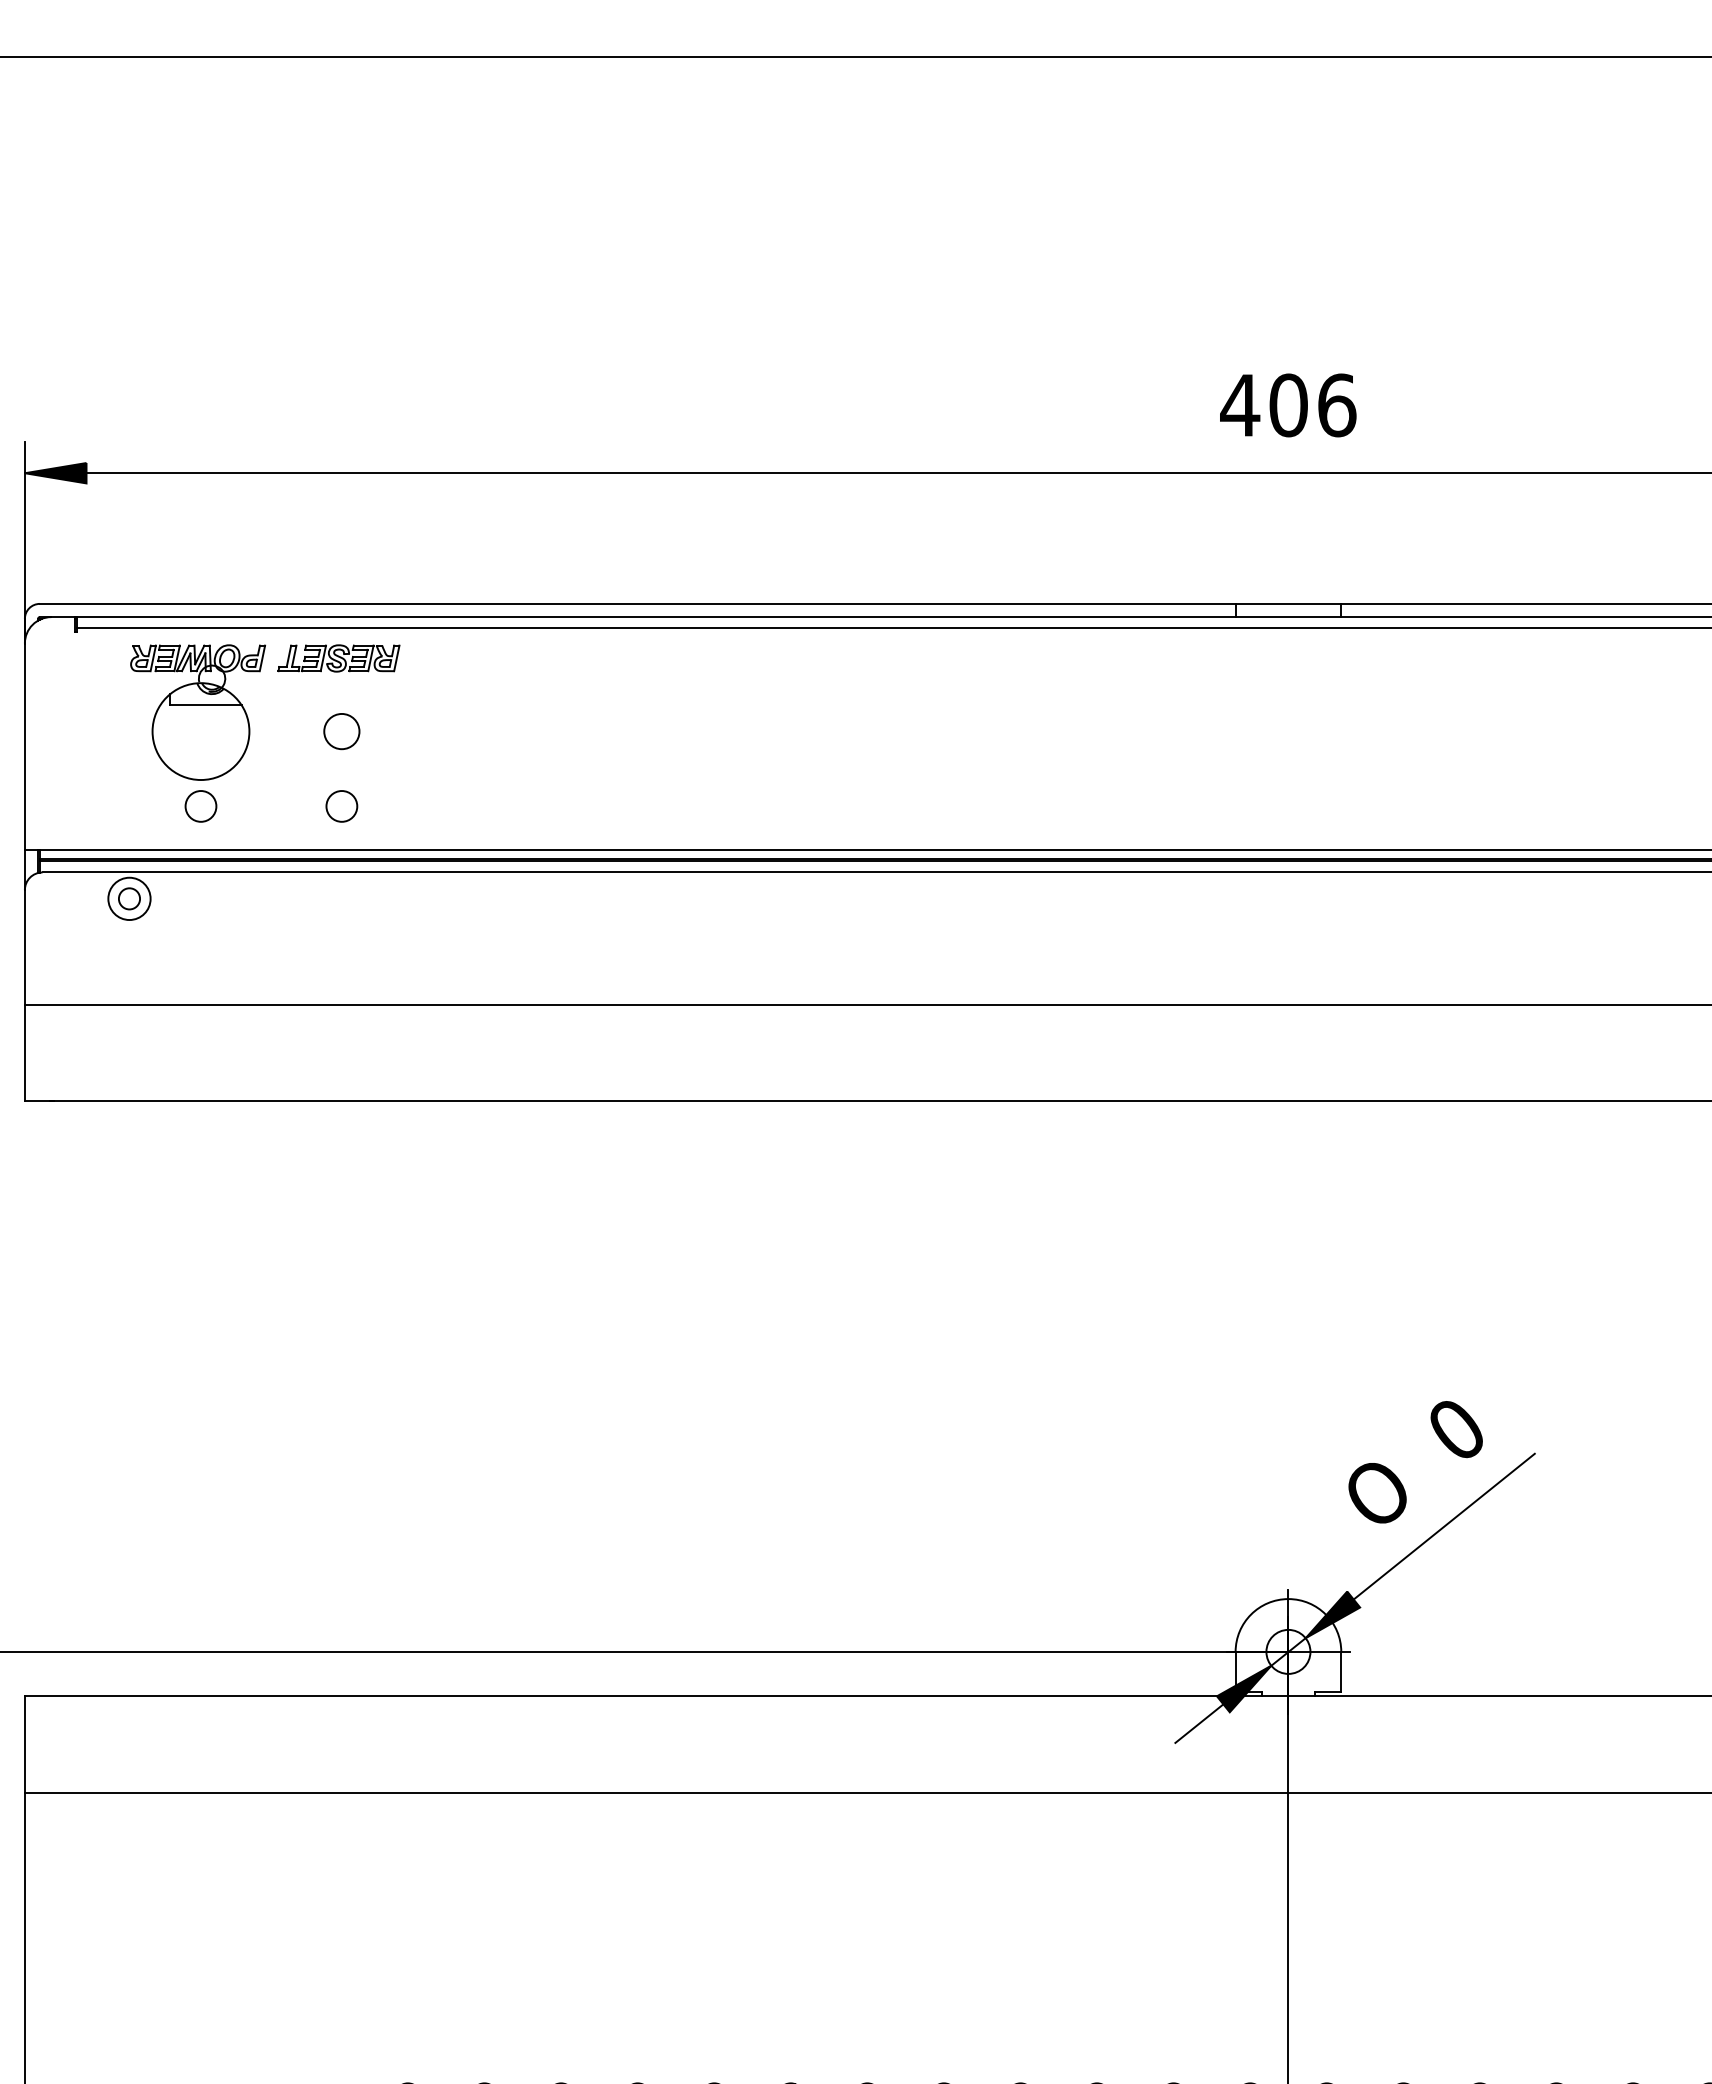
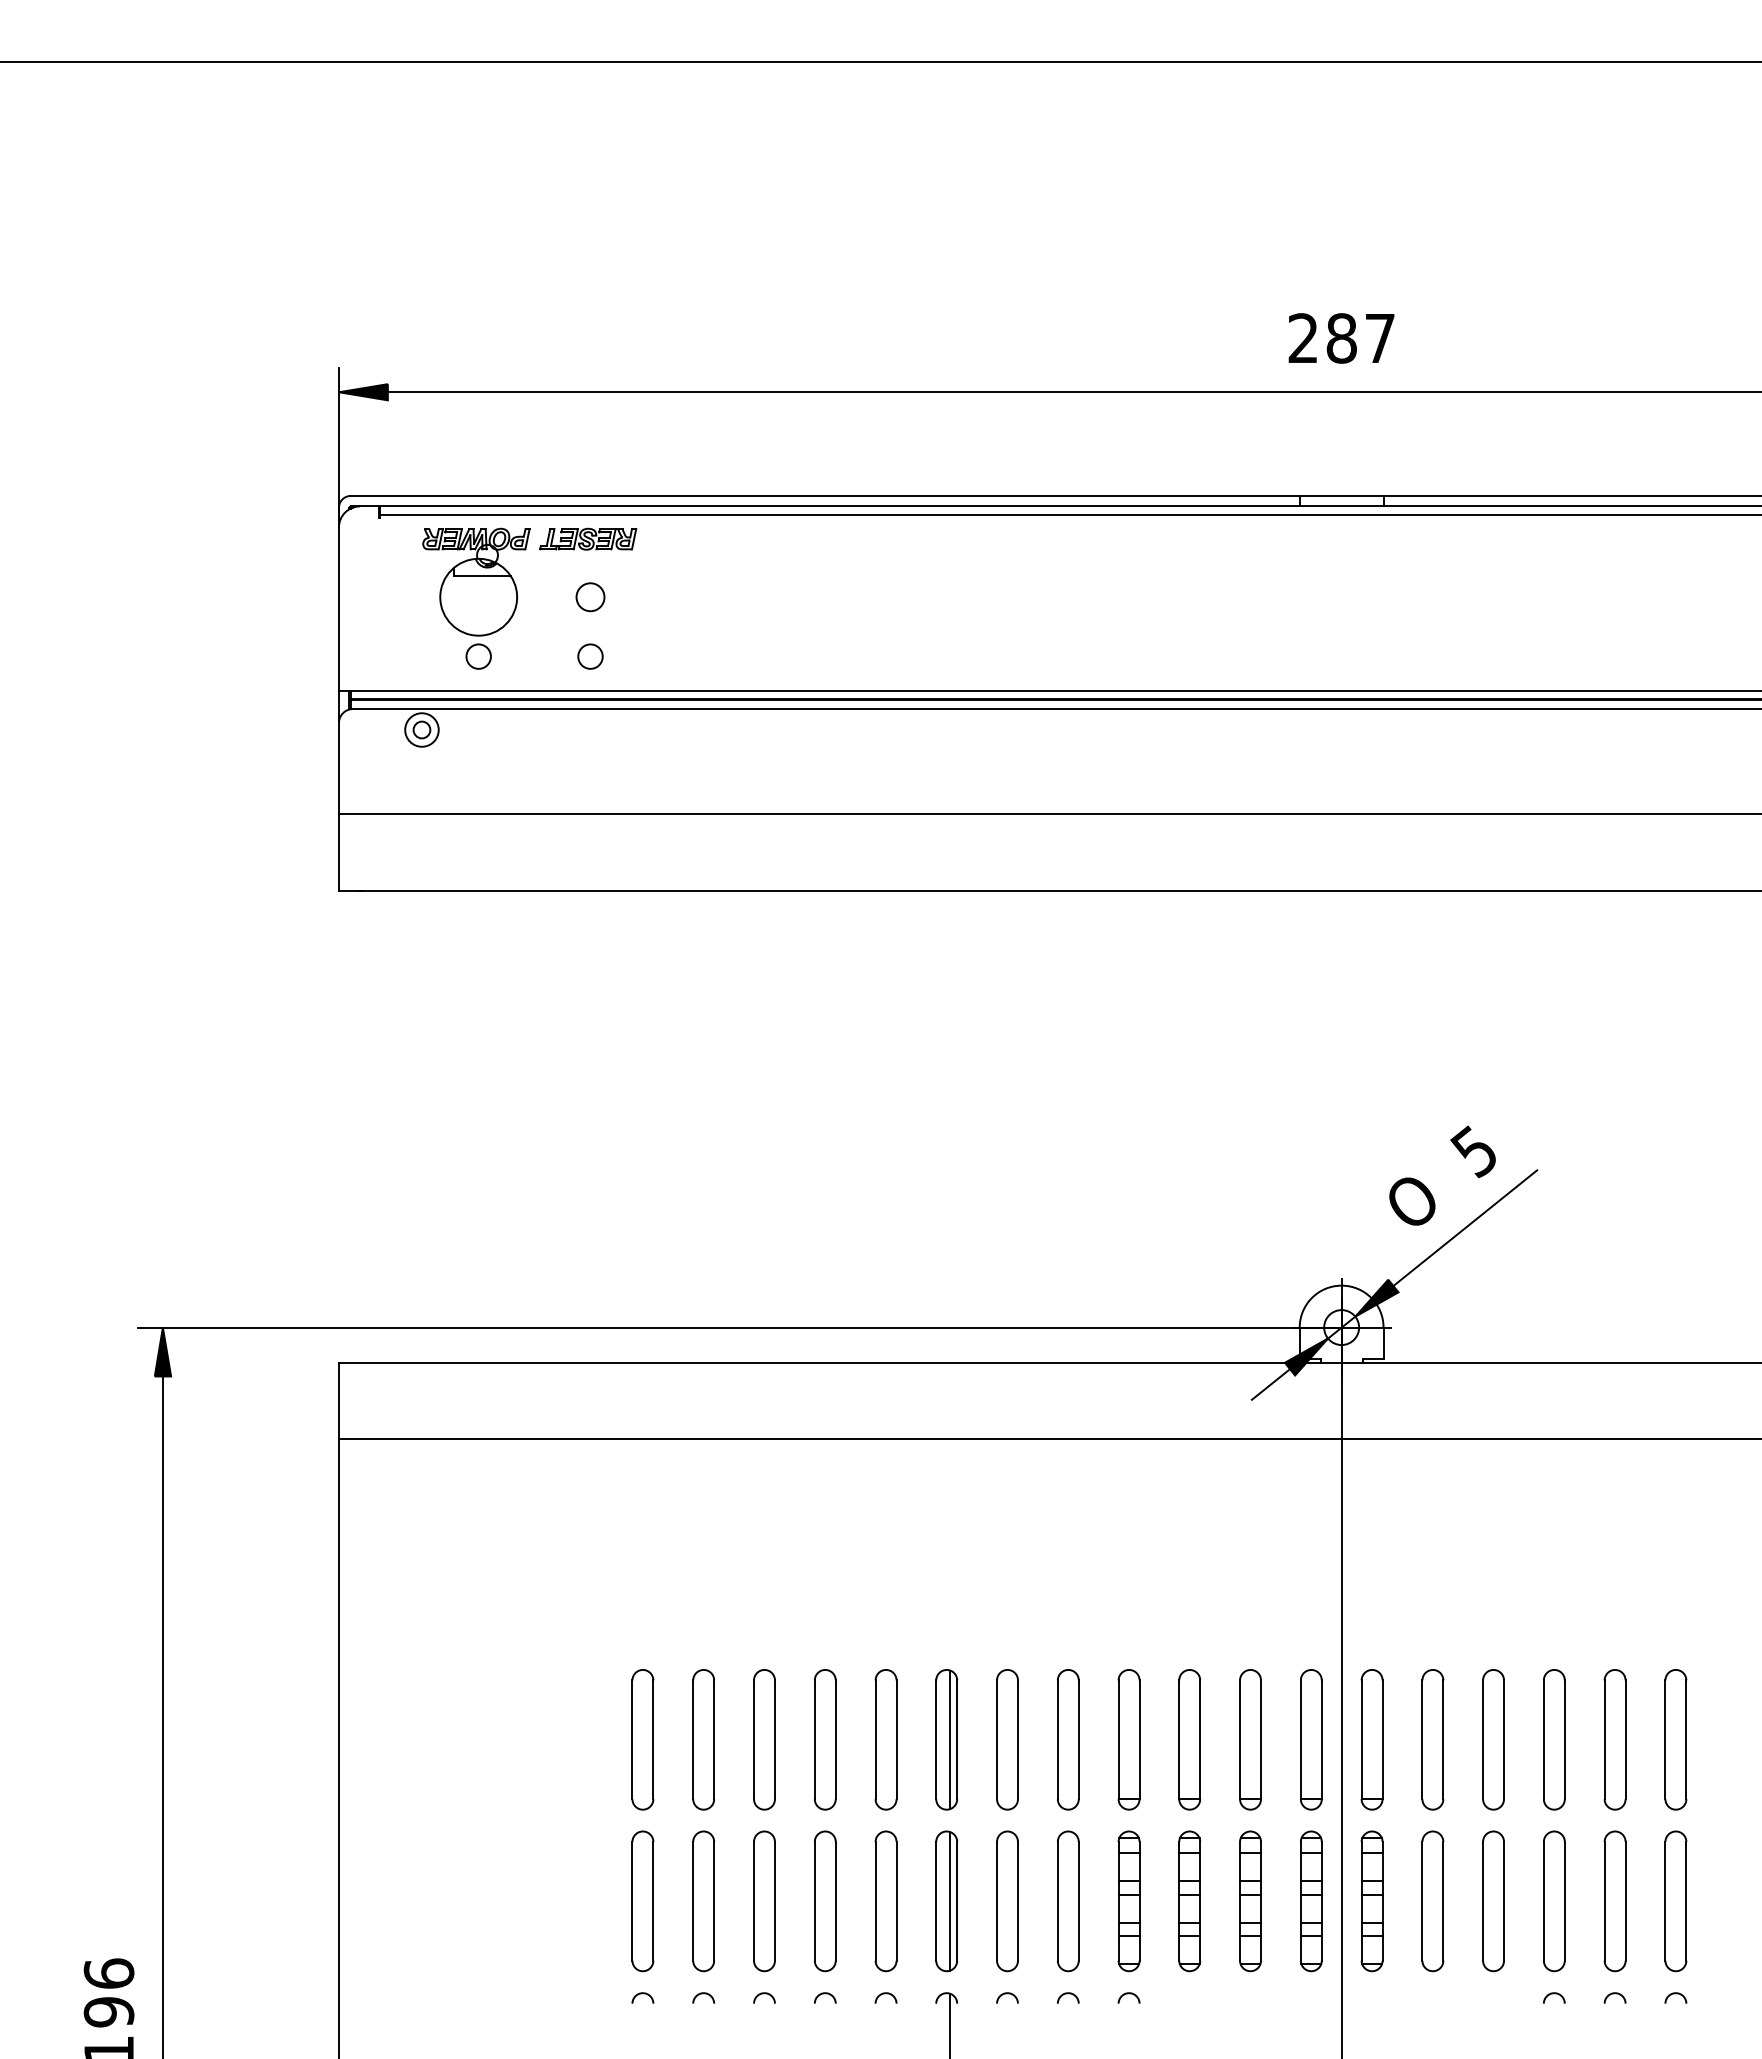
text: (1288, 405) -> (1341, 338), 406 -> 287
text: (1453, 1430) -> (1472, 1151), 0 -> 5

